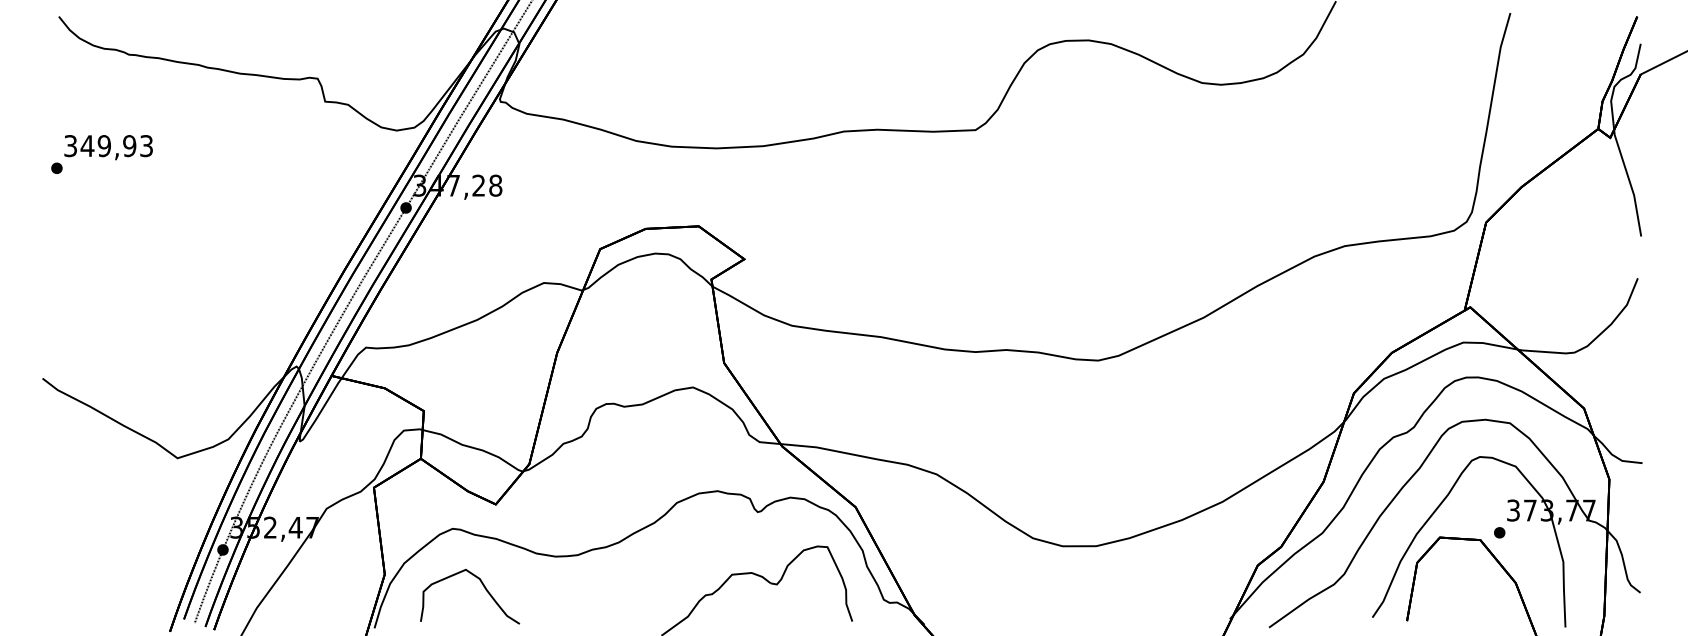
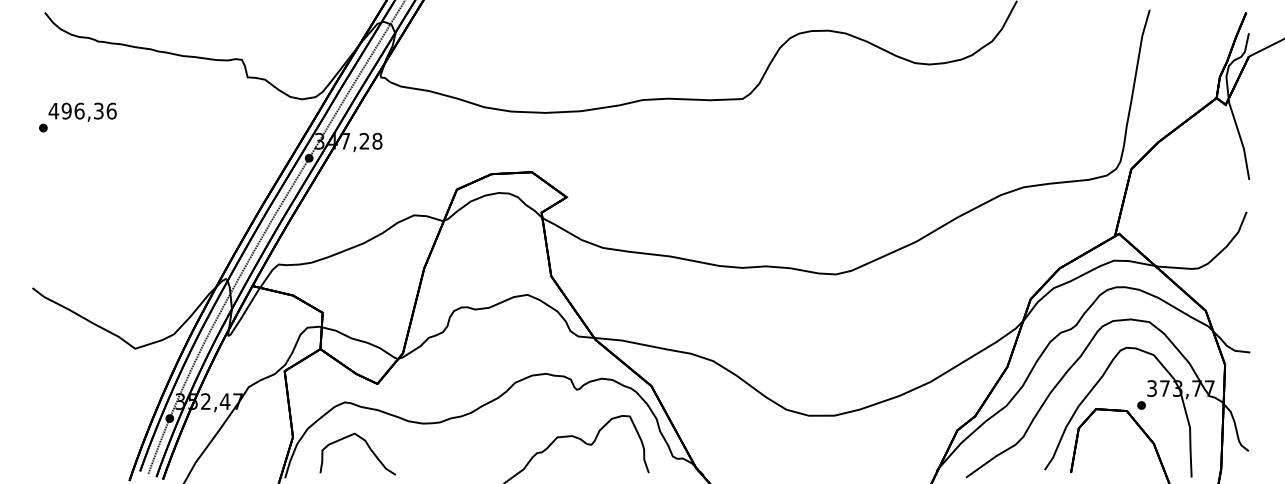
text: (108, 145) -> (82, 110), 349,93 -> 496,36

